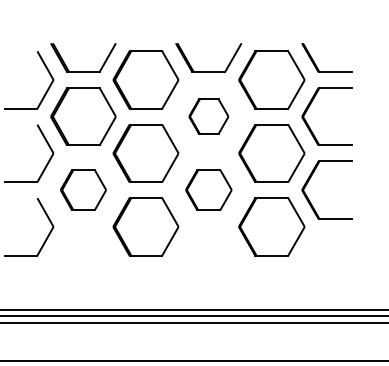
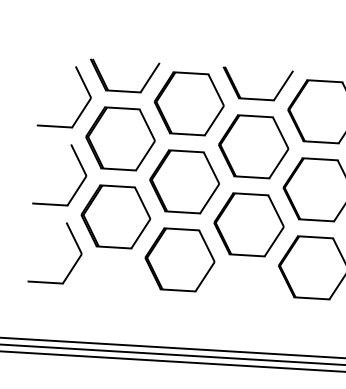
part: (208, 116) -> (253, 146), size x1.67
part: (83, 189) -> (116, 216), size x1.43
part: (208, 189) -> (248, 224), size x1.43

